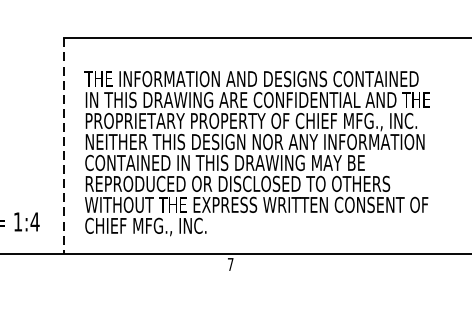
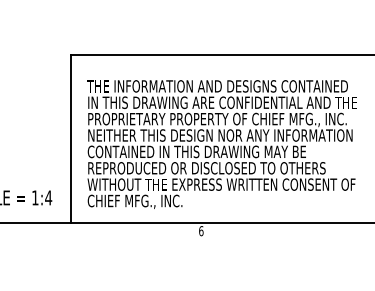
line: (64, 147) -> (71, 139), dashed -> solid
text: (230, 264) -> (201, 231), 7 -> 6

